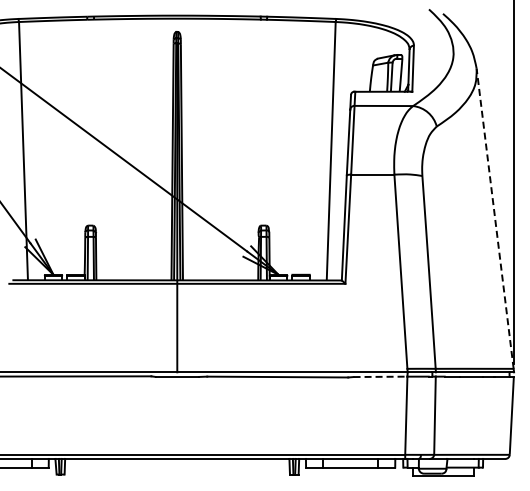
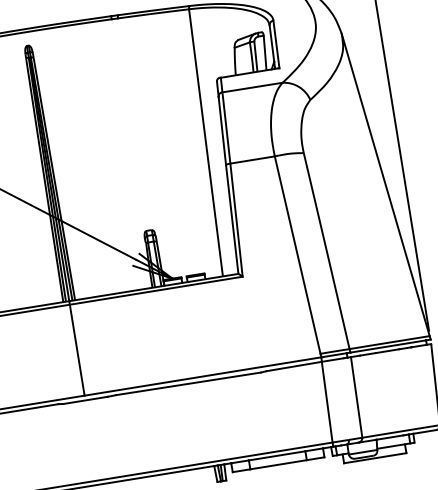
line: (495, 218) -> (386, 184), dashed -> solid
line: (380, 376) -> (294, 366), dashed -> solid

